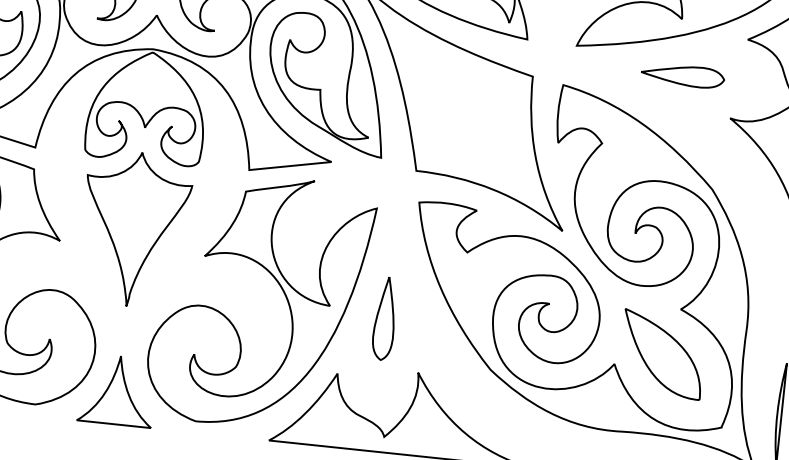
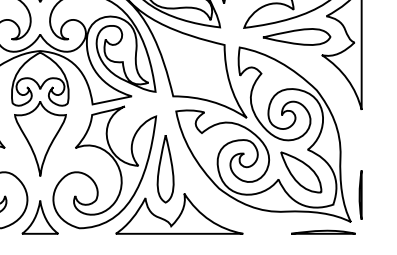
part: (682, 74) -> (296, 36), size x1.67
part: (384, 319) -> (165, 169), size x1.67

